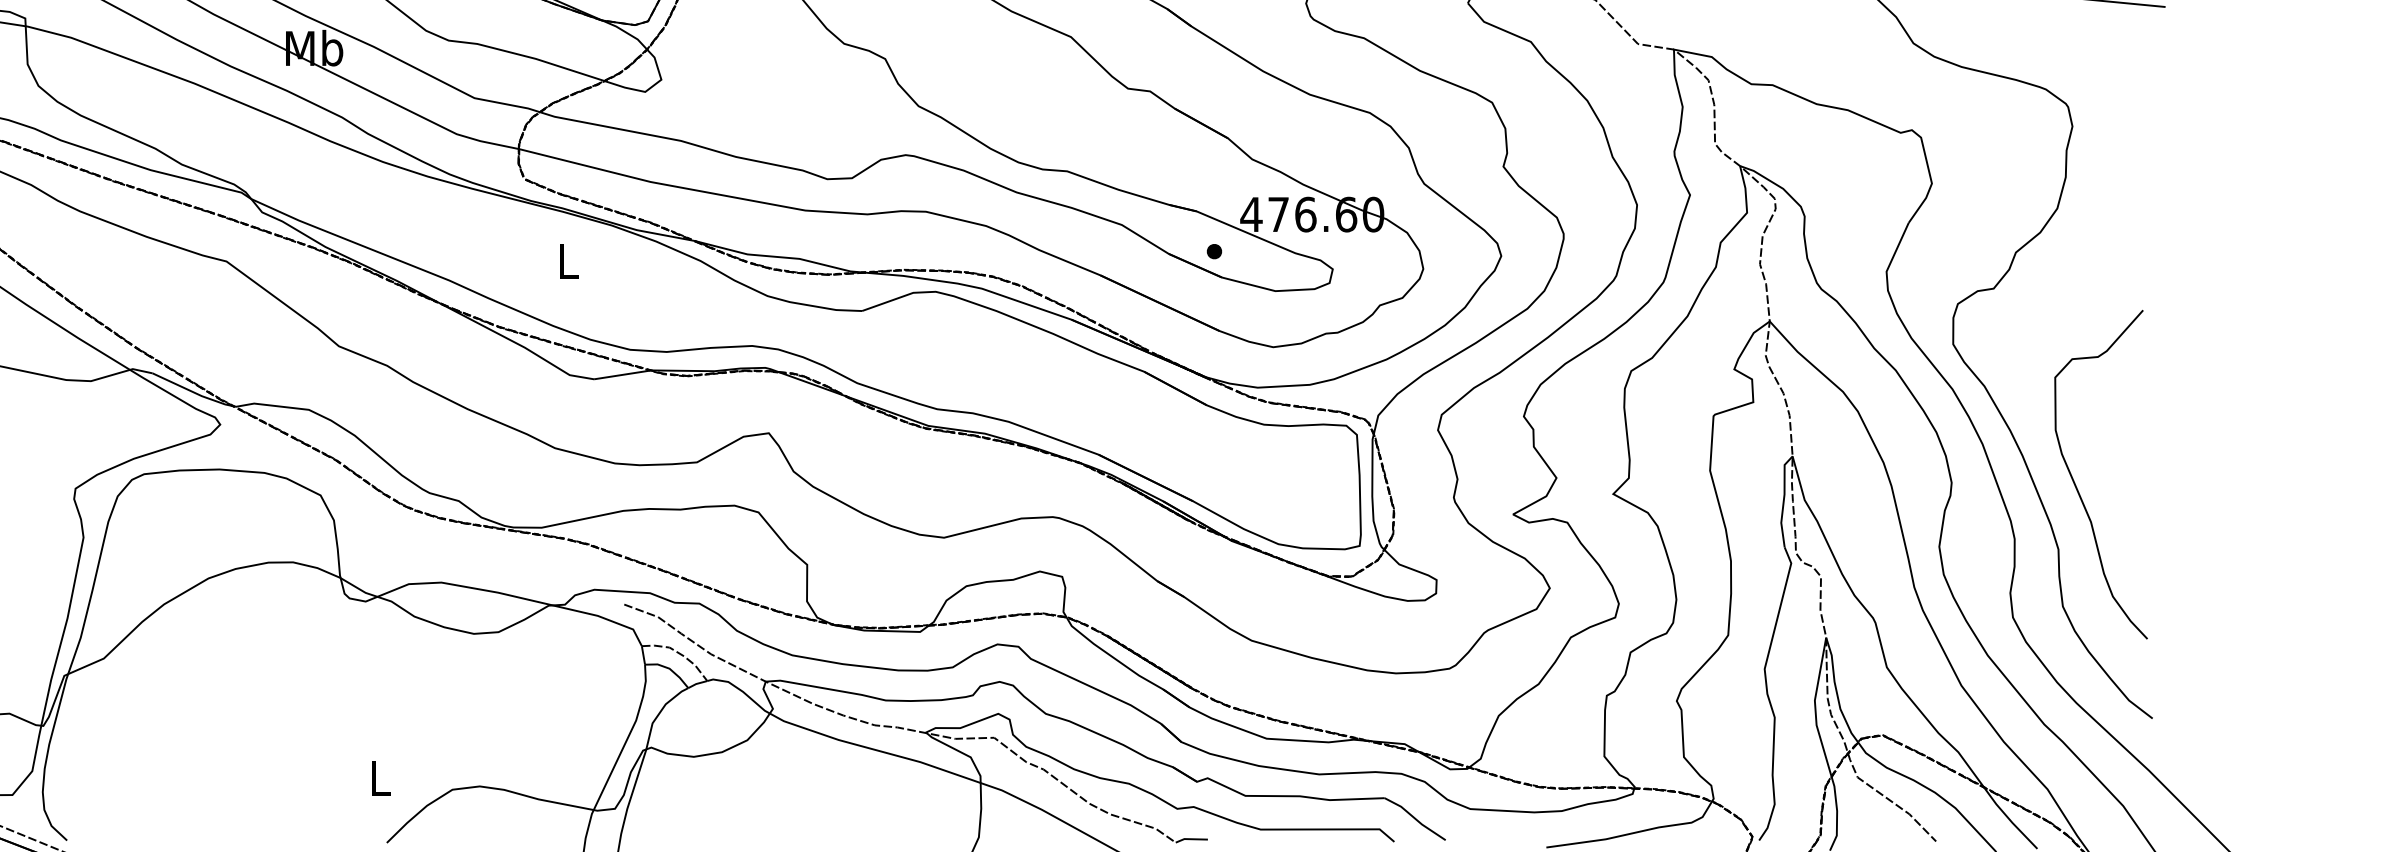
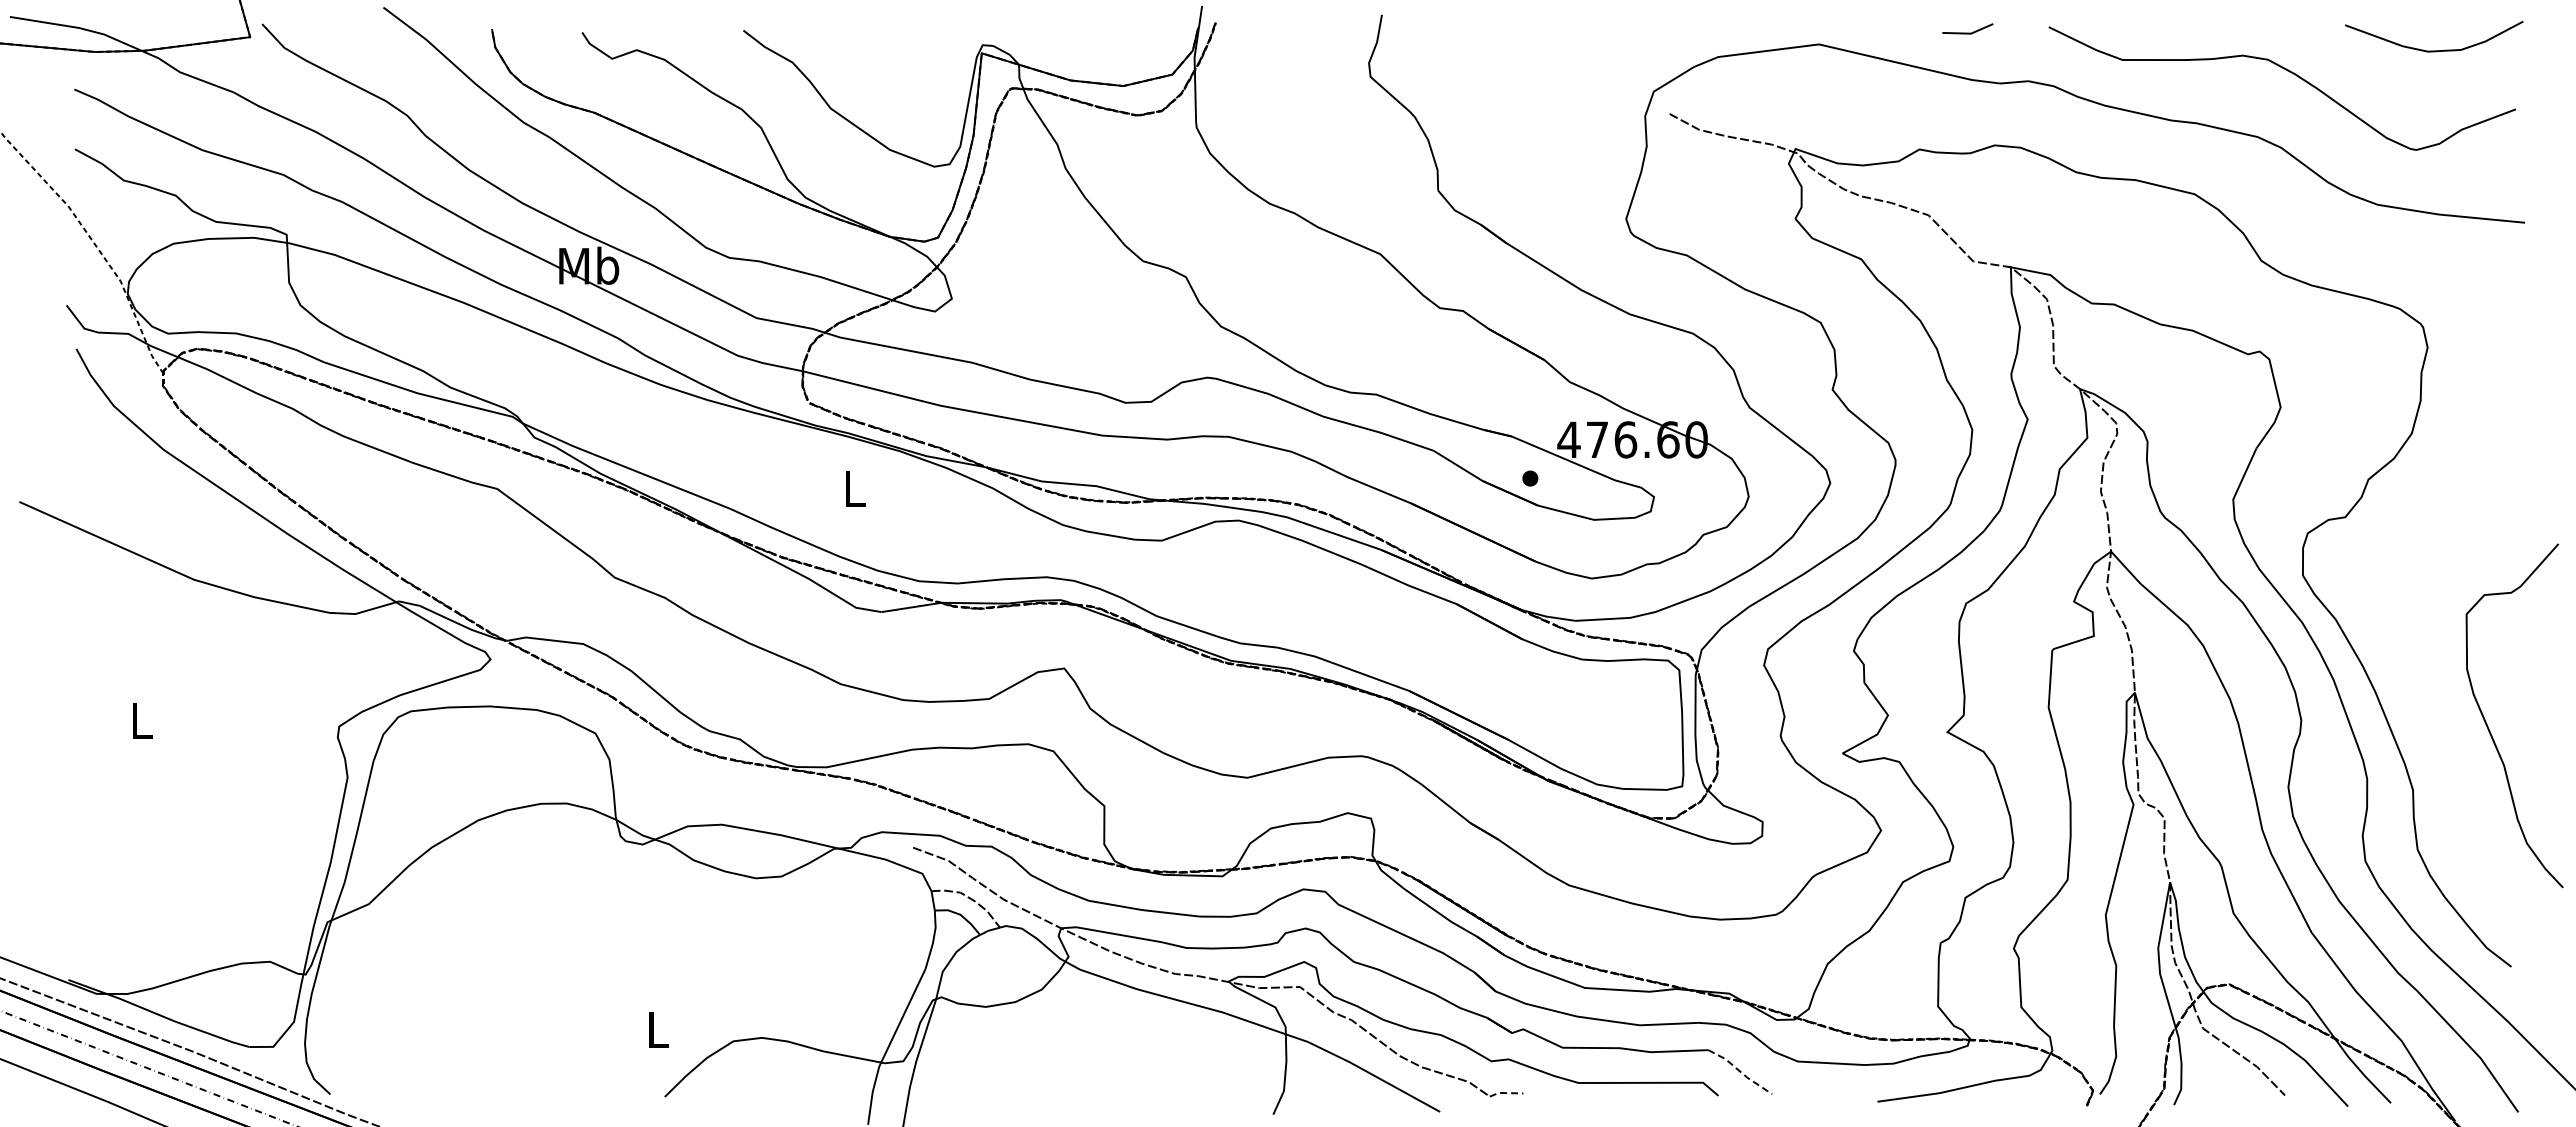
curve: (2075, 482) -> (2487, 723), moved
line: (1415, 818) -> (1740, 1071), solid -> dashed
line: (1190, 839) -> (1505, 1093), solid -> dashed

